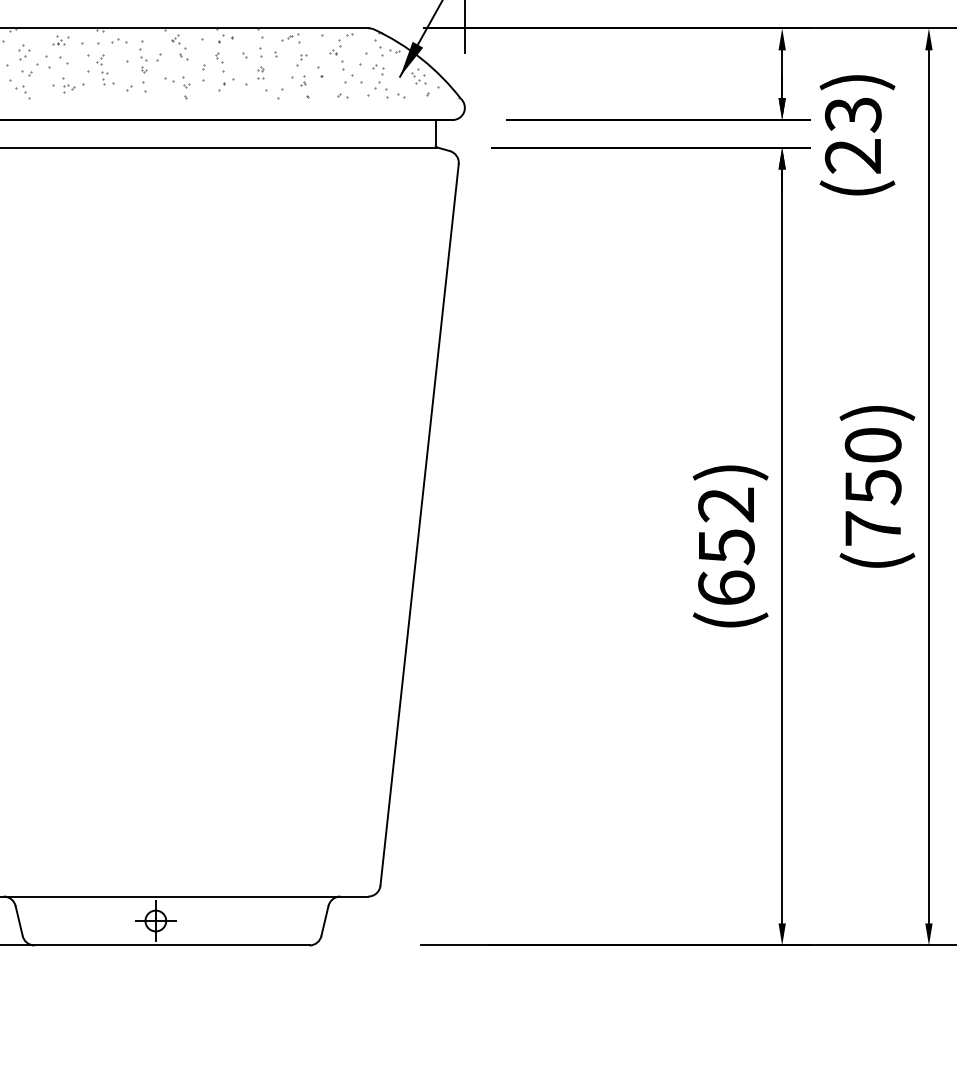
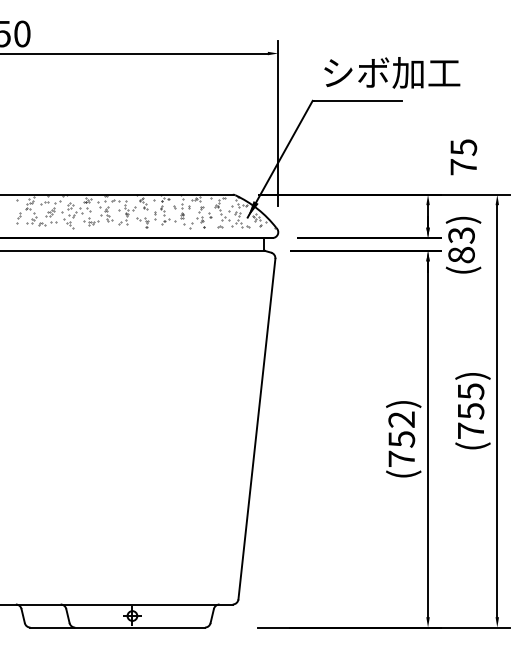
text: (853, 154) -> (461, 254), (23) -> (83)
text: (872, 445) -> (470, 391), (750) -> (755)
text: (725, 587) -> (401, 458), (652) -> (752)

